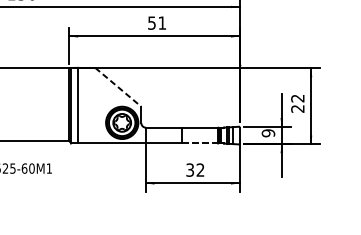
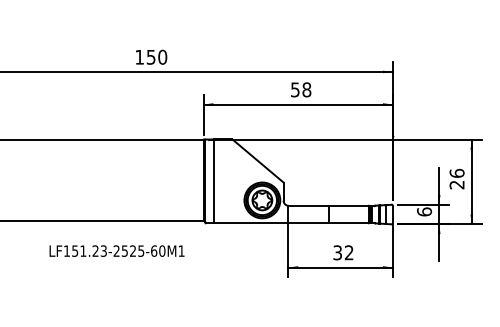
text: (162, 22) -> (306, 89), 51 -> 58
line: (118, 87) -> (258, 161), dashed -> solid
text: (297, 97) -> (456, 172), 22 -> 26
text: (268, 132) -> (424, 211), 9 -> 6
line: (199, 143) -> (348, 223), dashed -> solid

